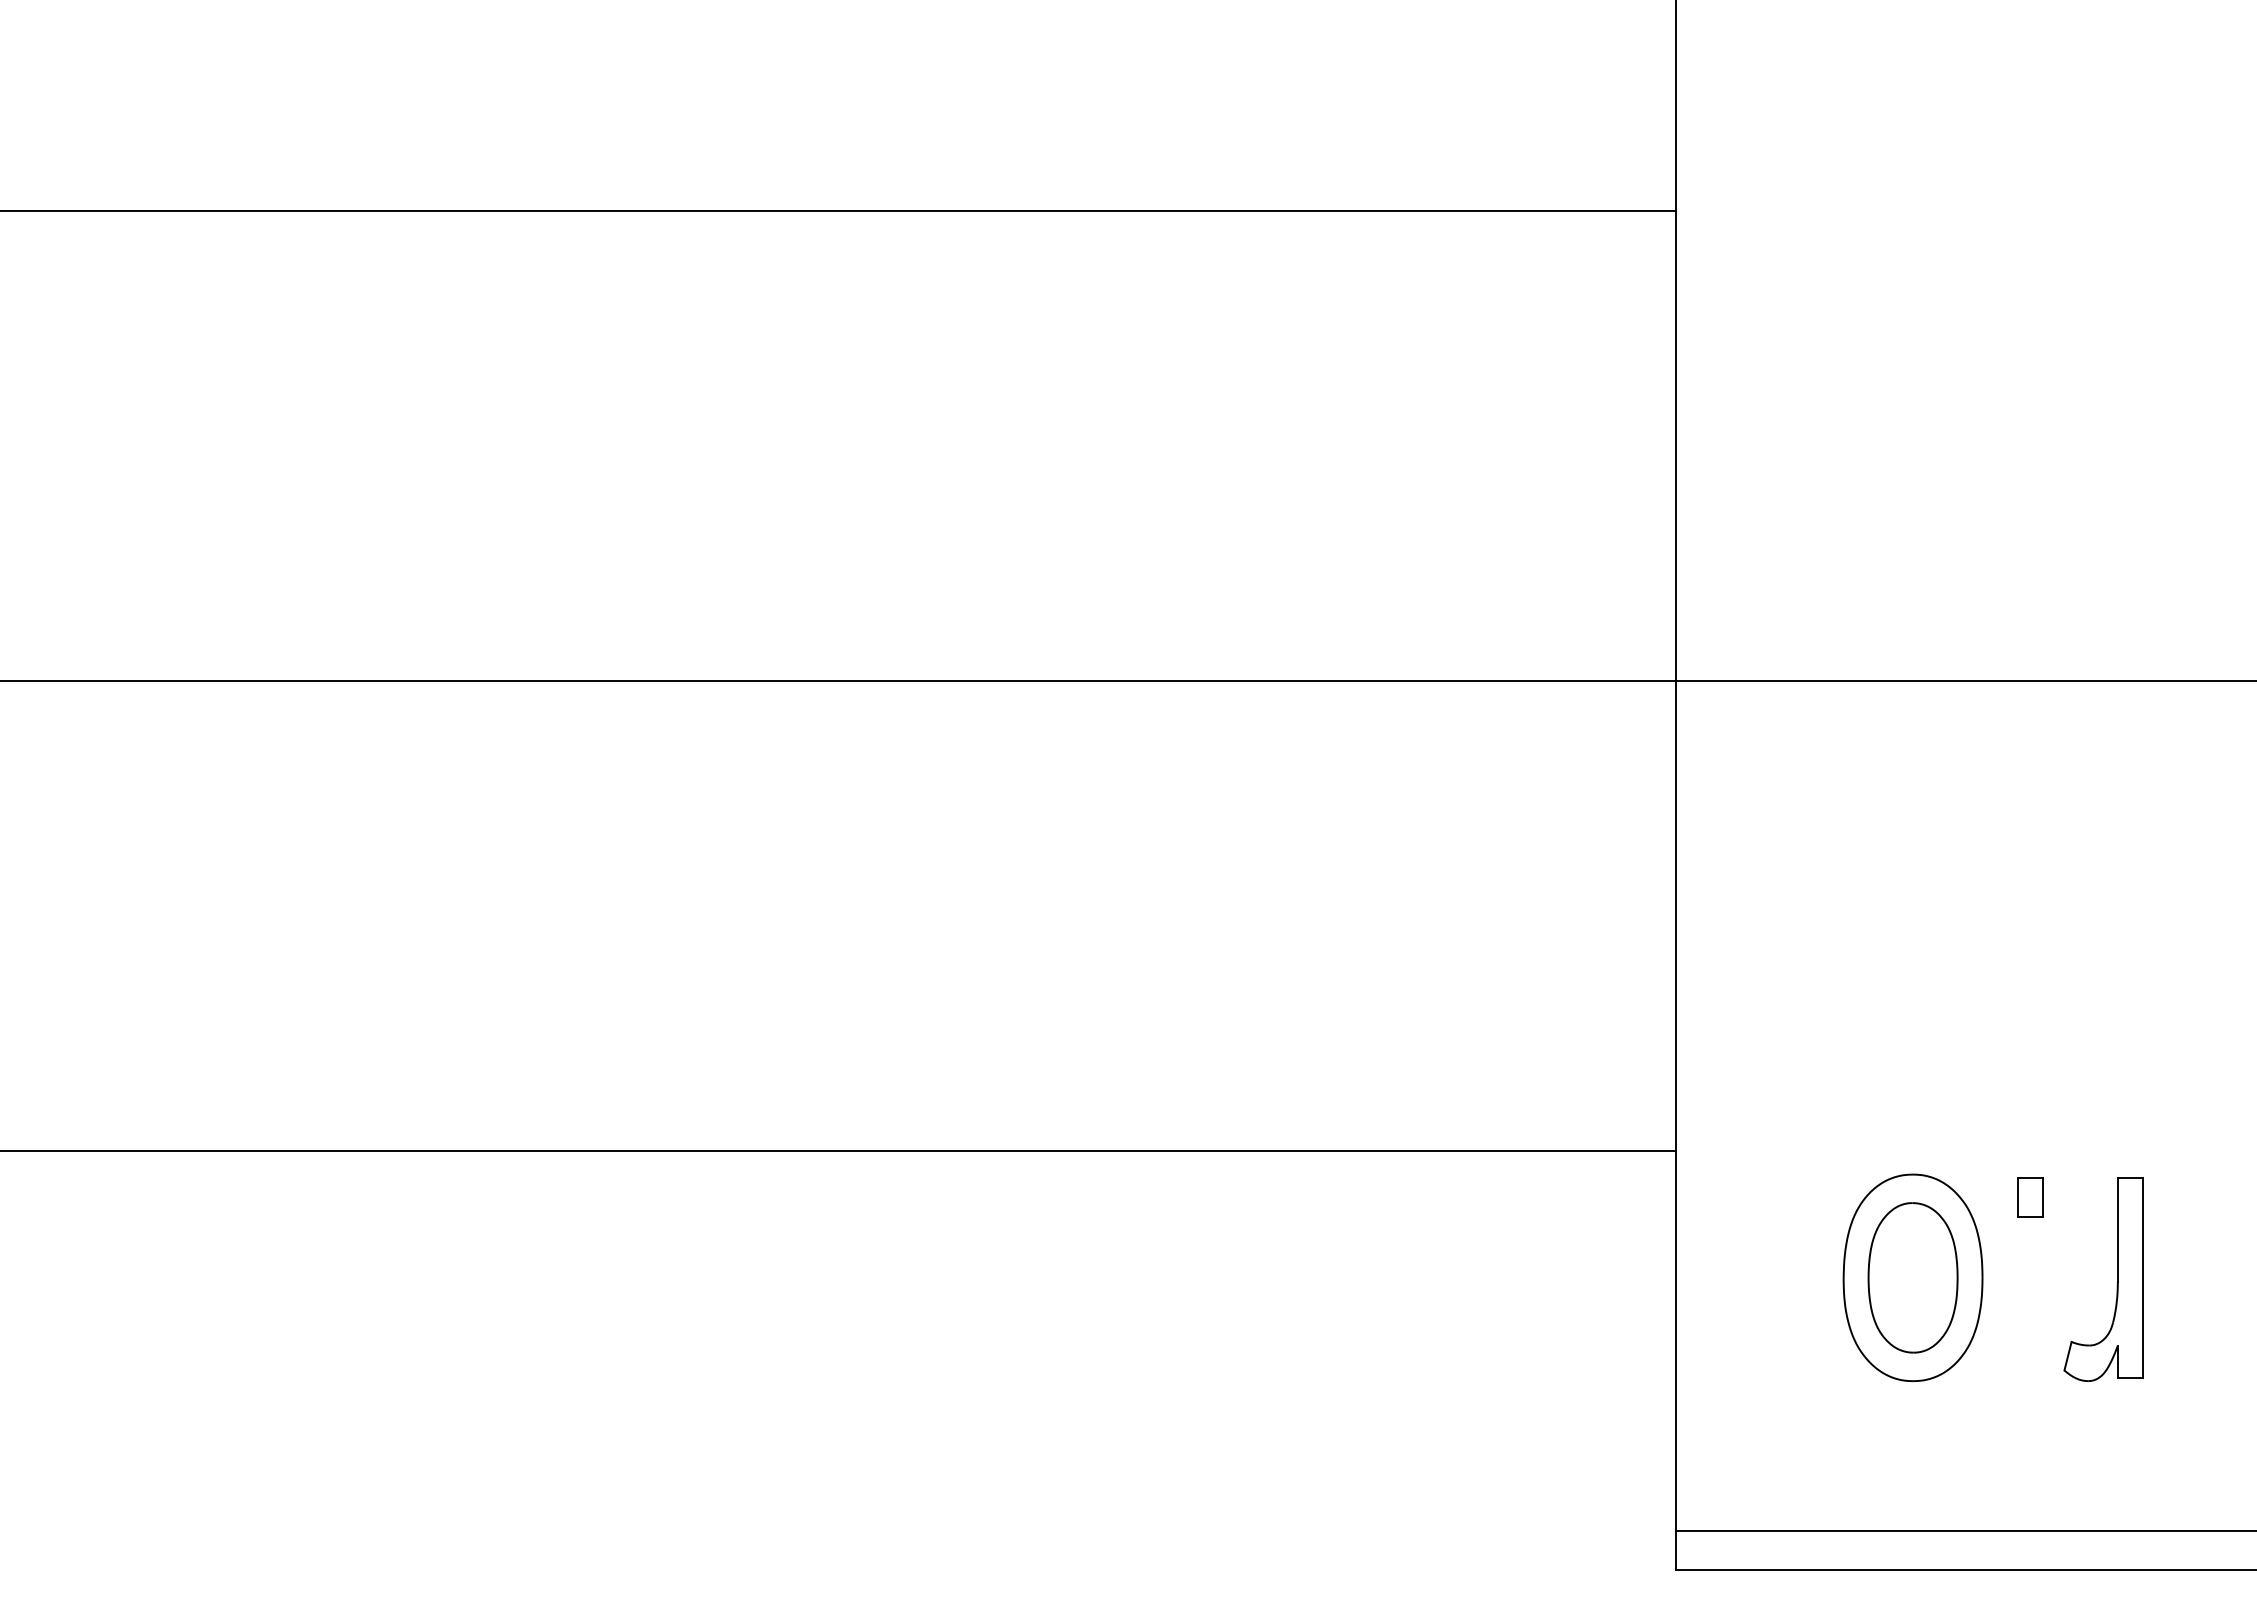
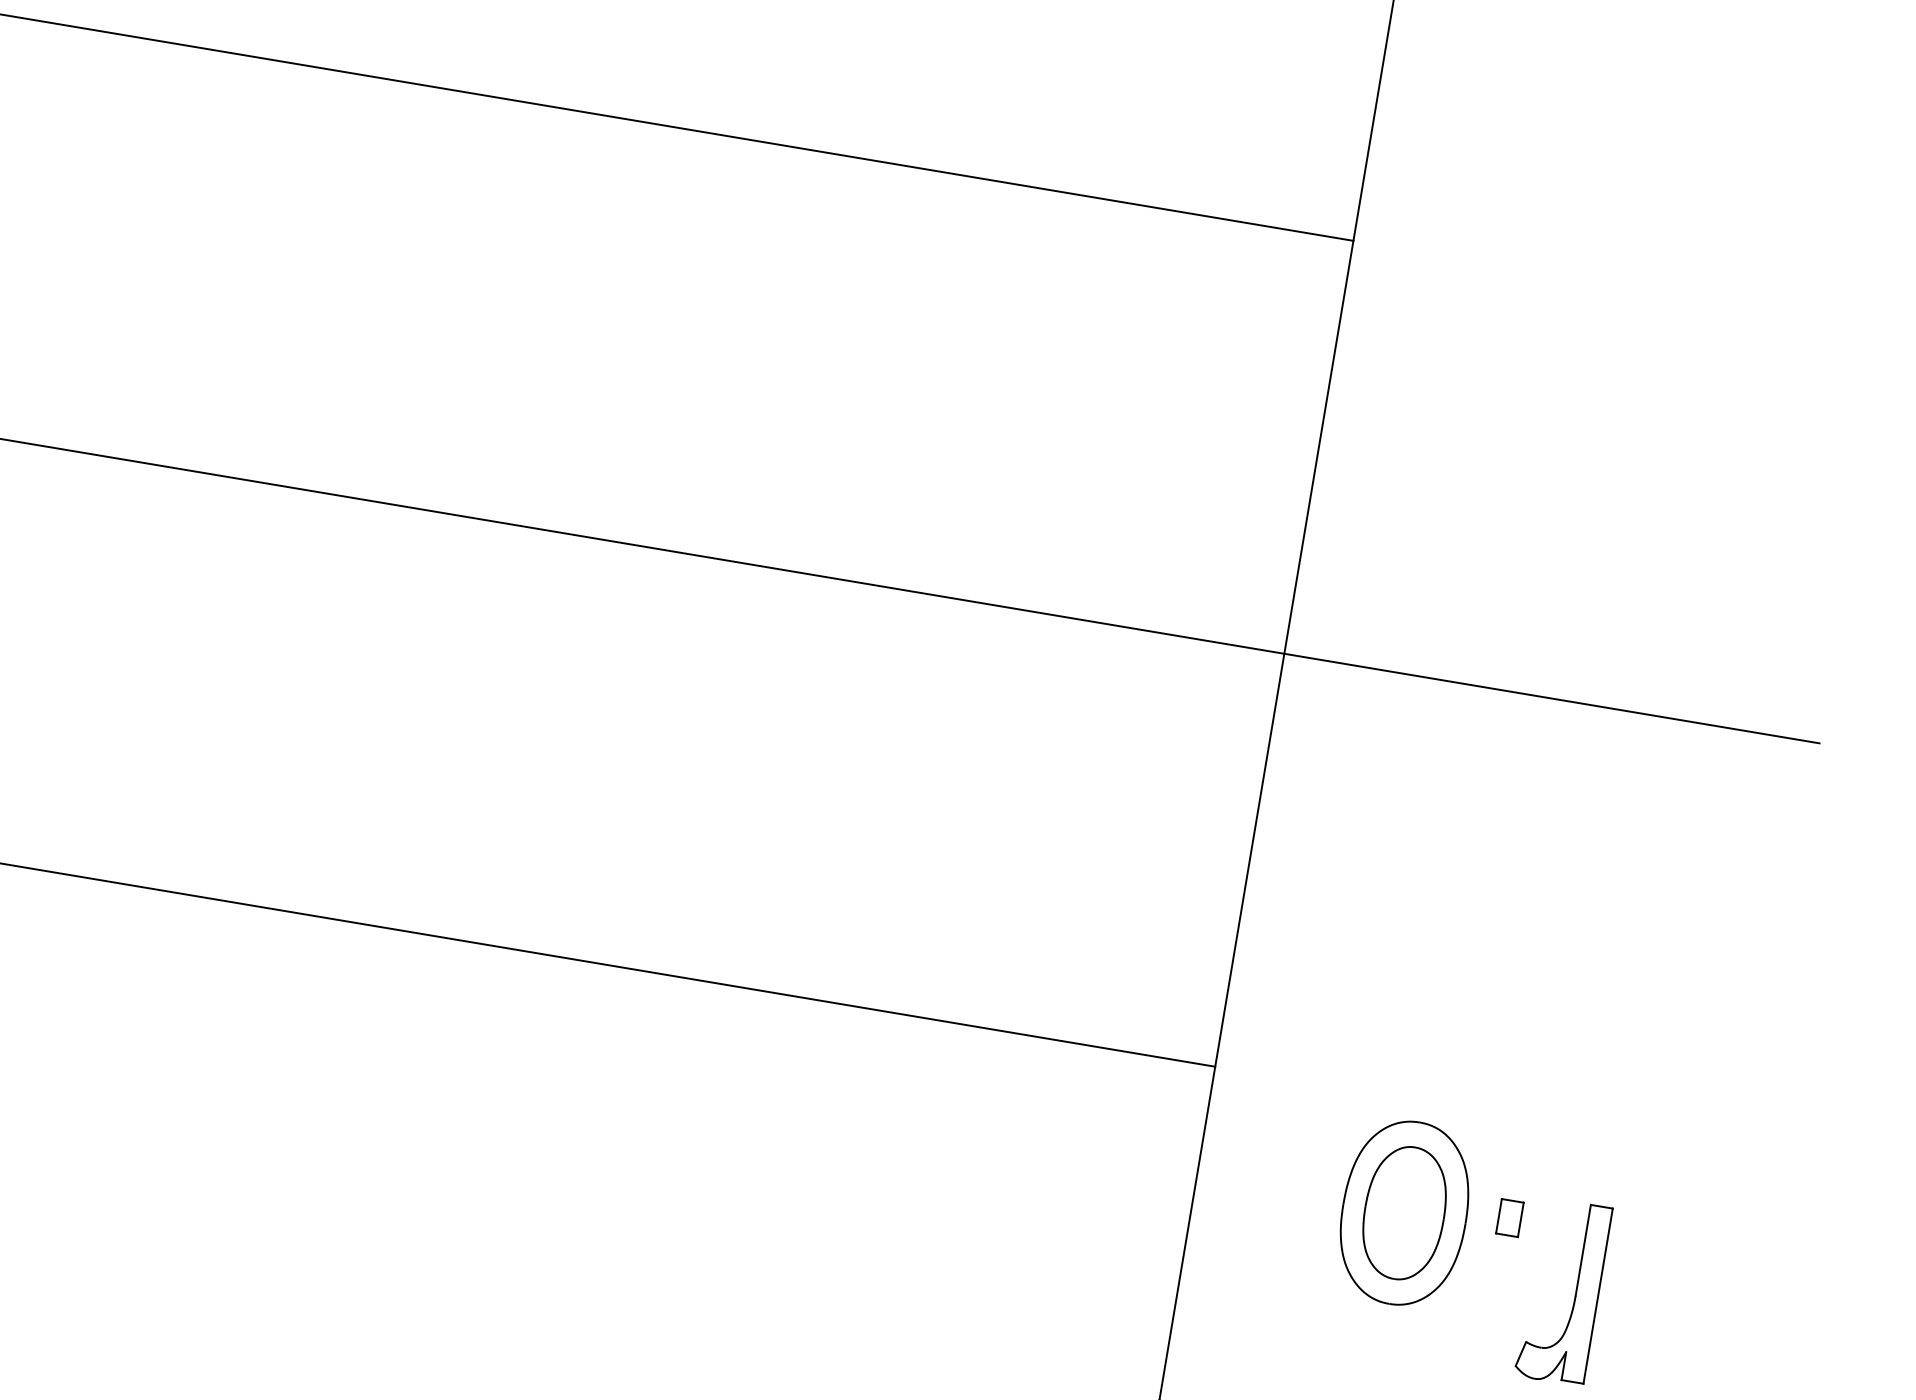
part: (2030, 1197) -> (1509, 1217), moved
part: (2117, 1279) -> (1575, 1293), moved

